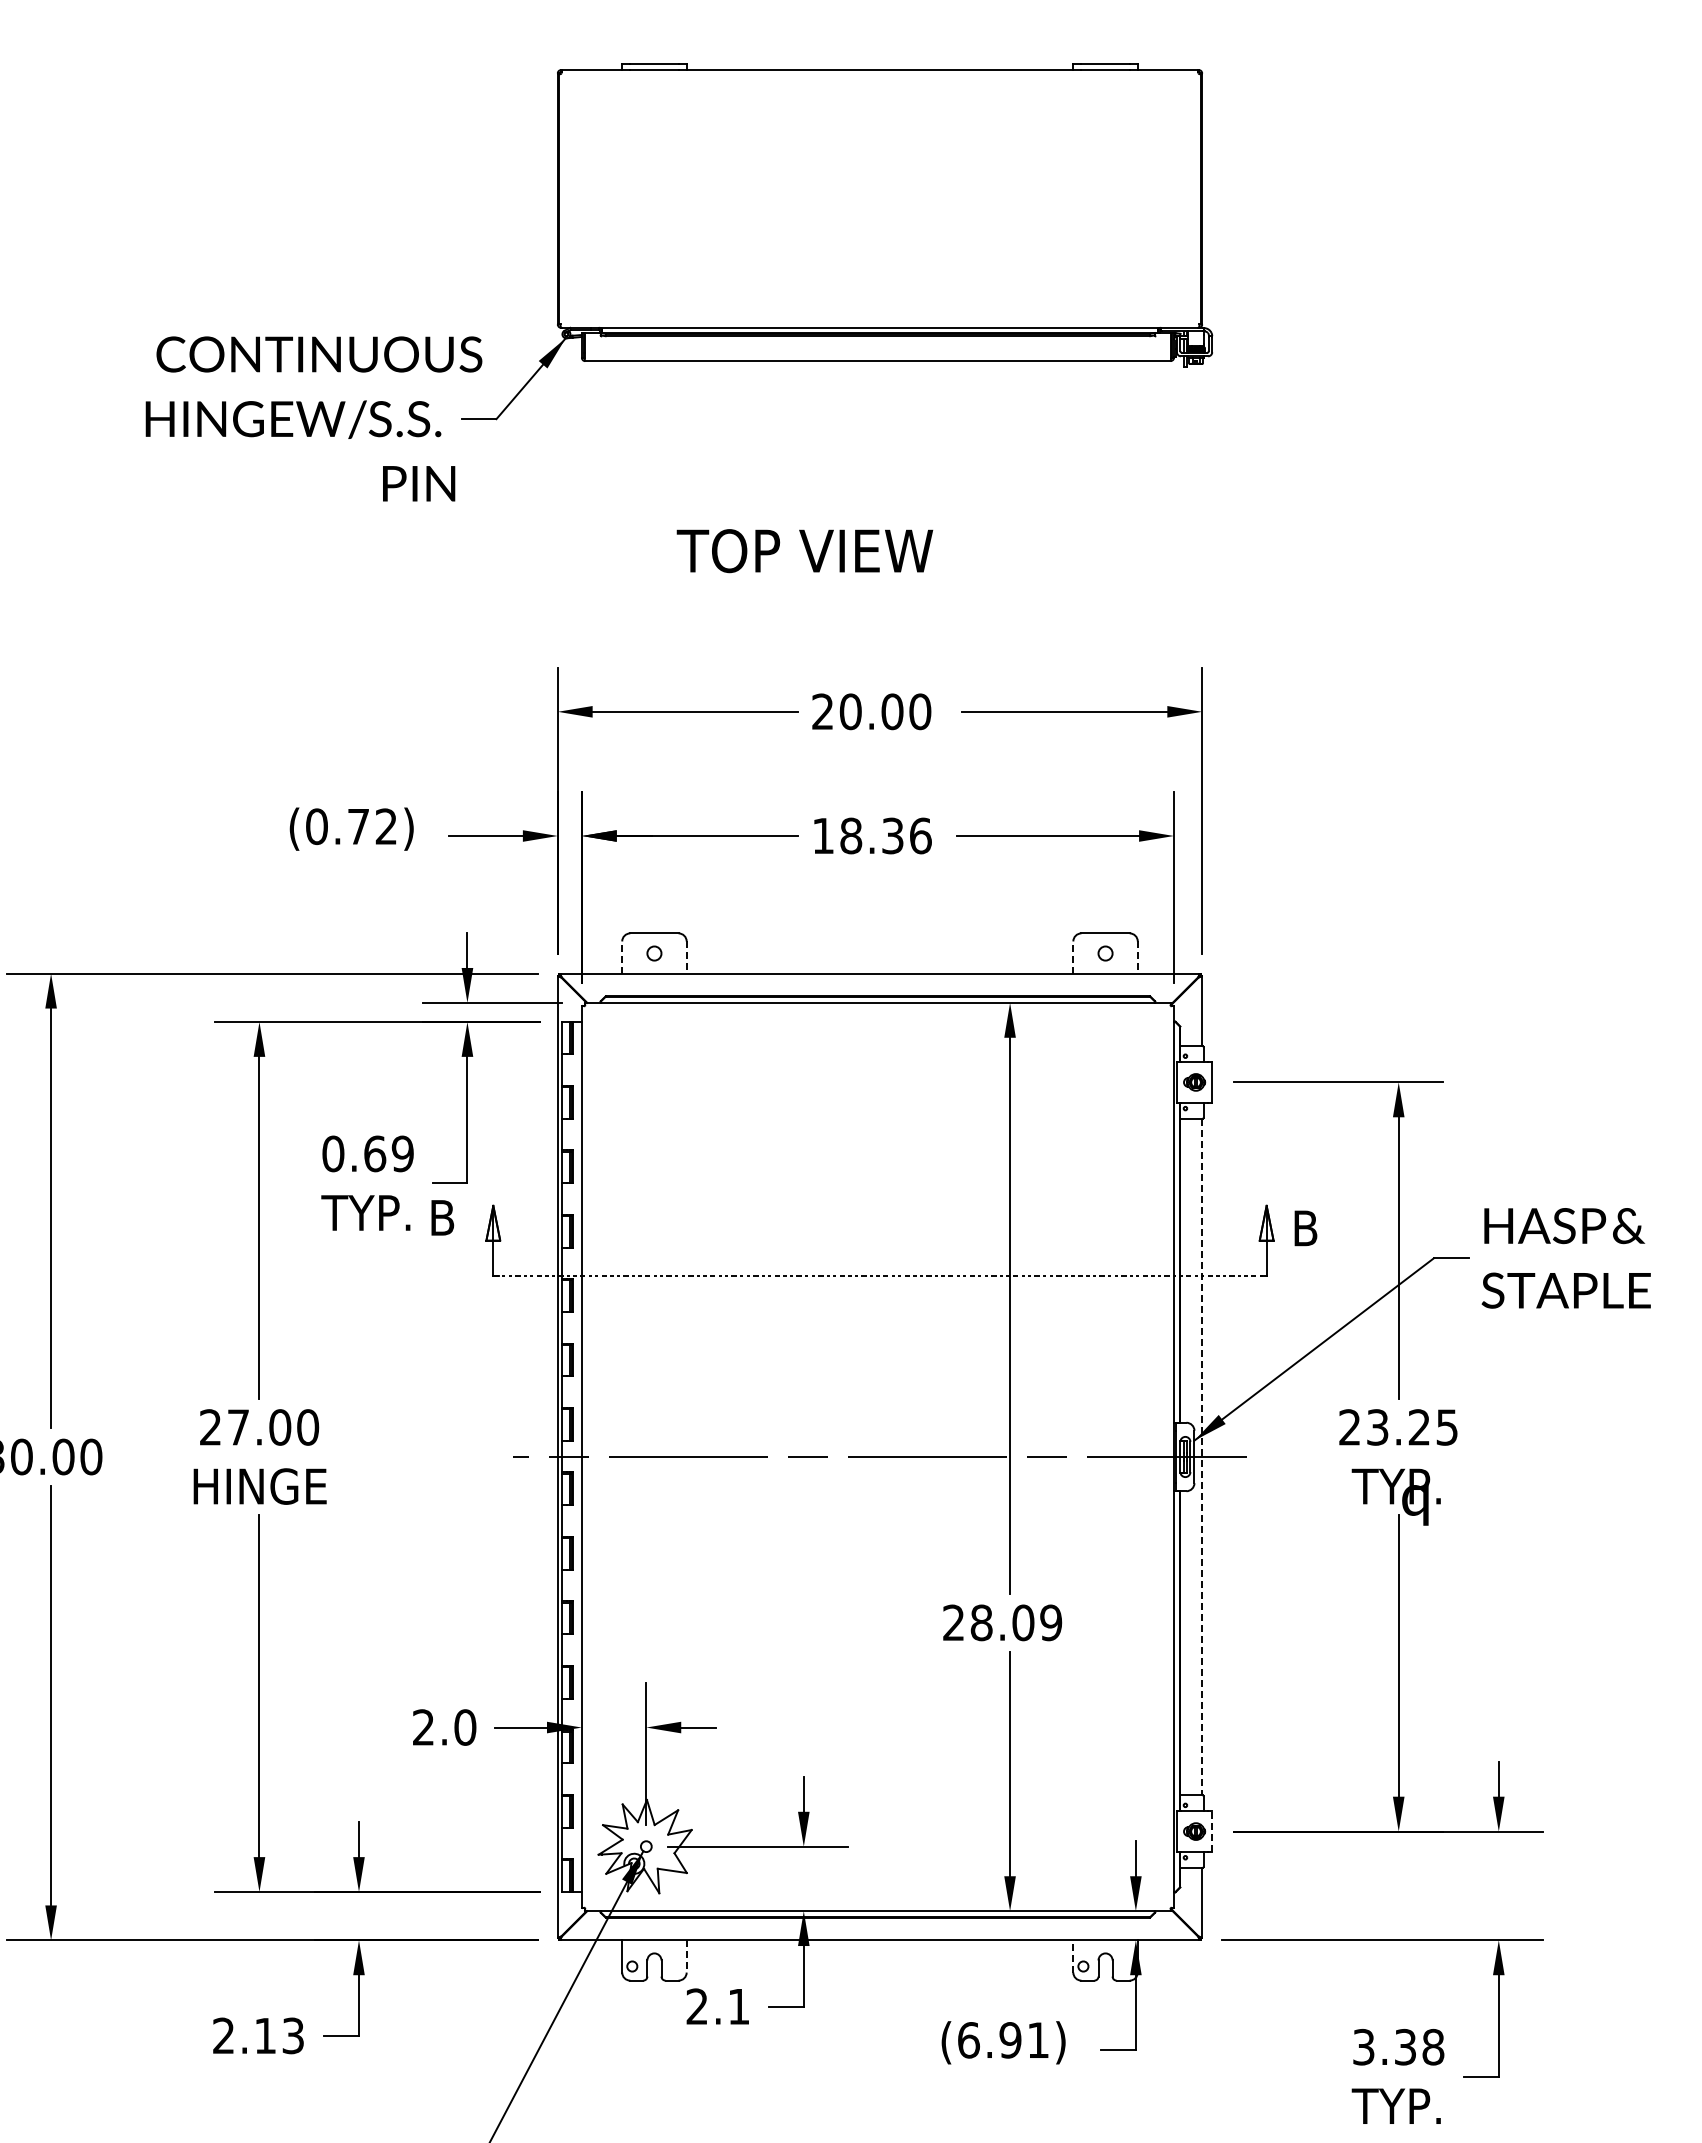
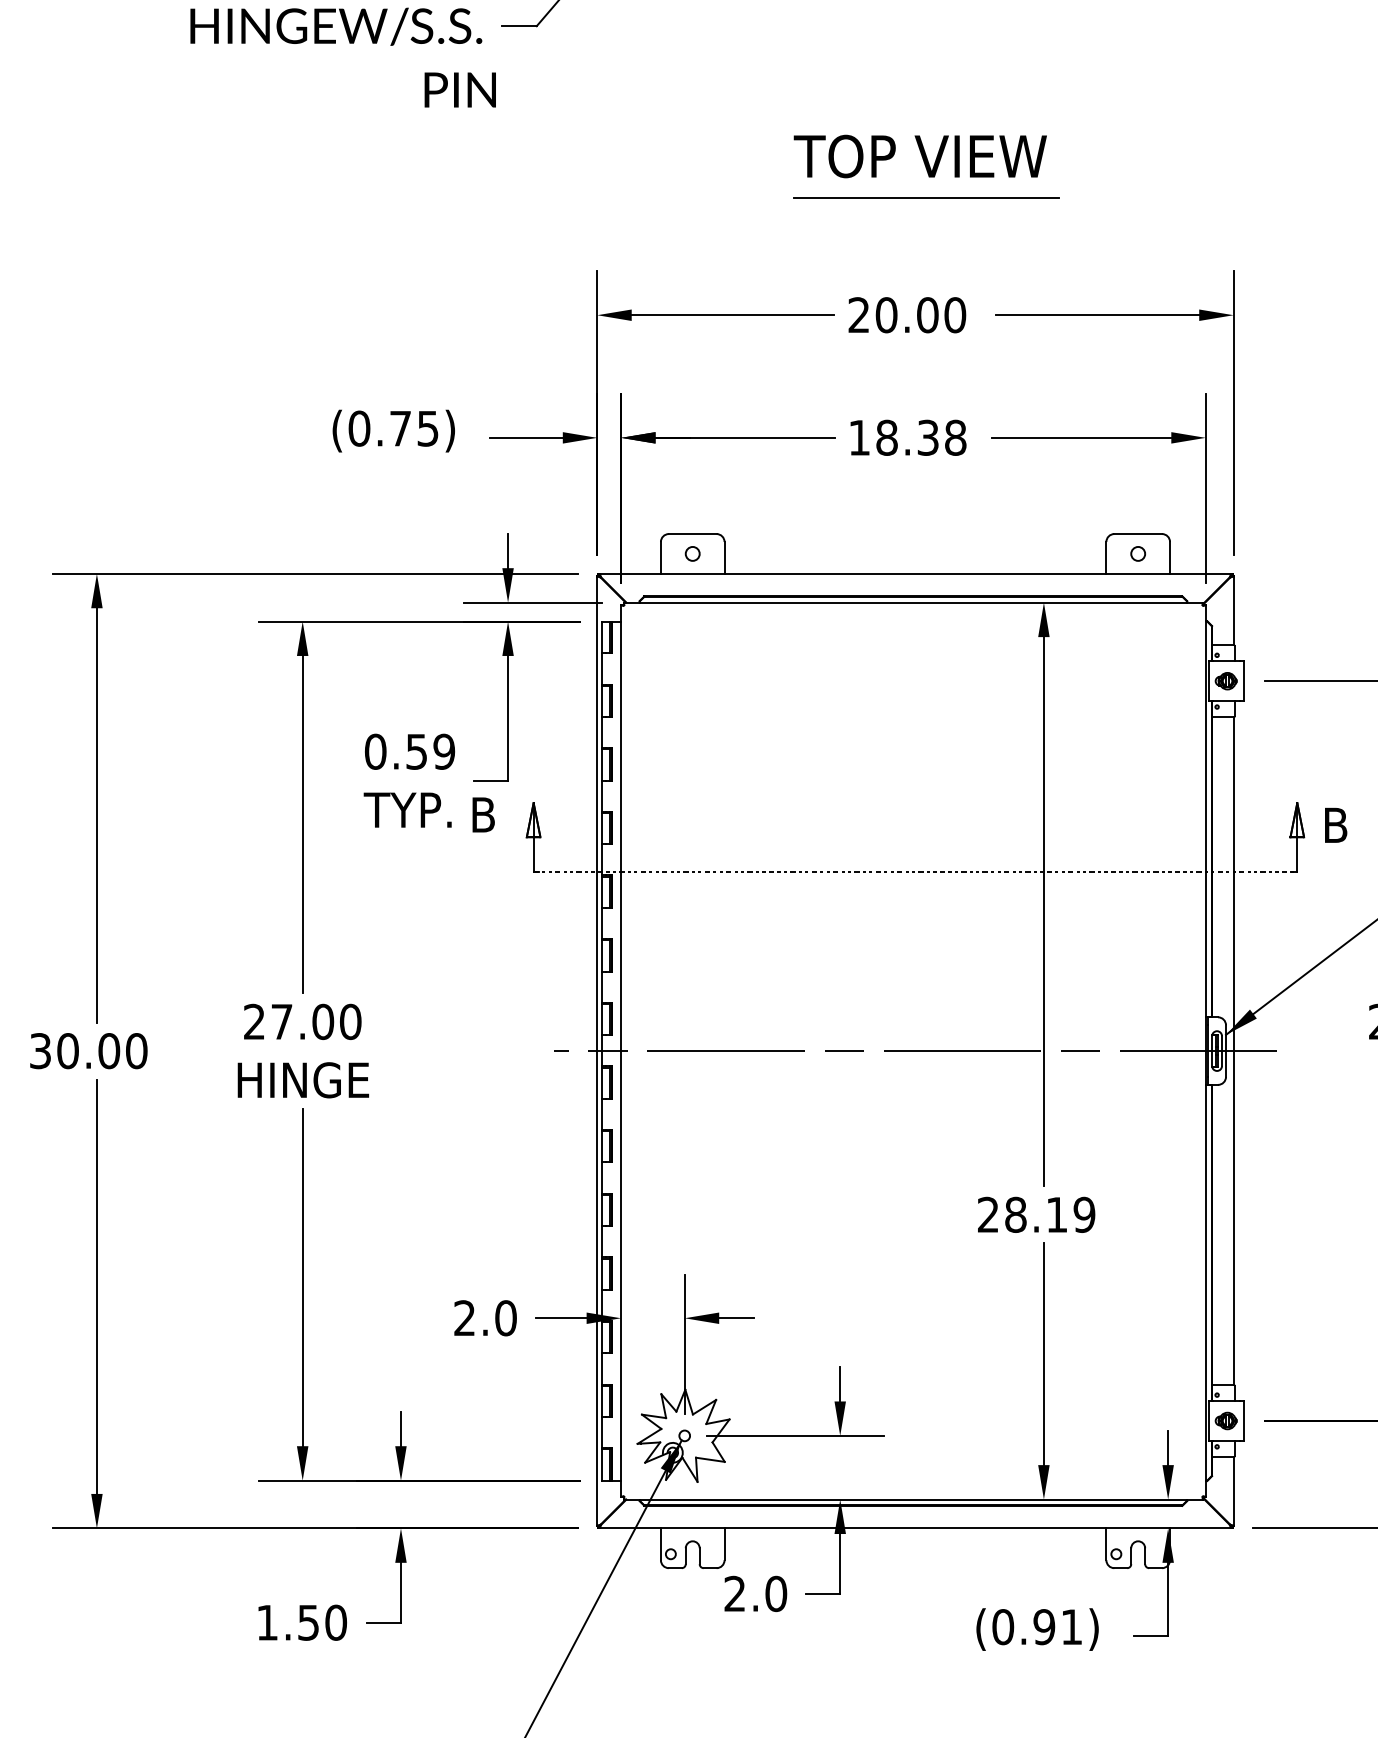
text: (804, 551) -> (919, 156), moved
line: (890, 593) -> (925, 198), added
text: (385, 826) -> (427, 428), (0.72) -> (0.75)
text: (920, 835) -> (955, 437), 18.36 -> 18.38
line: (622, 957) -> (661, 557), dashed -> solid
line: (1073, 957) -> (1106, 557), dashed -> solid
line: (686, 958) -> (724, 558), dashed -> solid
line: (1137, 958) -> (1169, 558), dashed -> solid
text: (375, 1153) -> (417, 751), 0.69 -> 0.59
line: (1202, 1457) -> (1233, 1051), dashed -> solid
text: (1023, 1622) -> (1057, 1214), 28.09 -> 28.19
line: (1212, 1831) -> (1243, 1420), dashed -> solid
line: (1073, 1955) -> (1106, 1543), dashed -> solid
line: (686, 1956) -> (724, 1544), dashed -> solid
text: (739, 2006) -> (776, 1593), 2.1 -> 2.0
text: (258, 2035) -> (301, 1622), 2.13 -> 1.50
text: (968, 2040) -> (1002, 1627), (6.91) -> (0.91)

